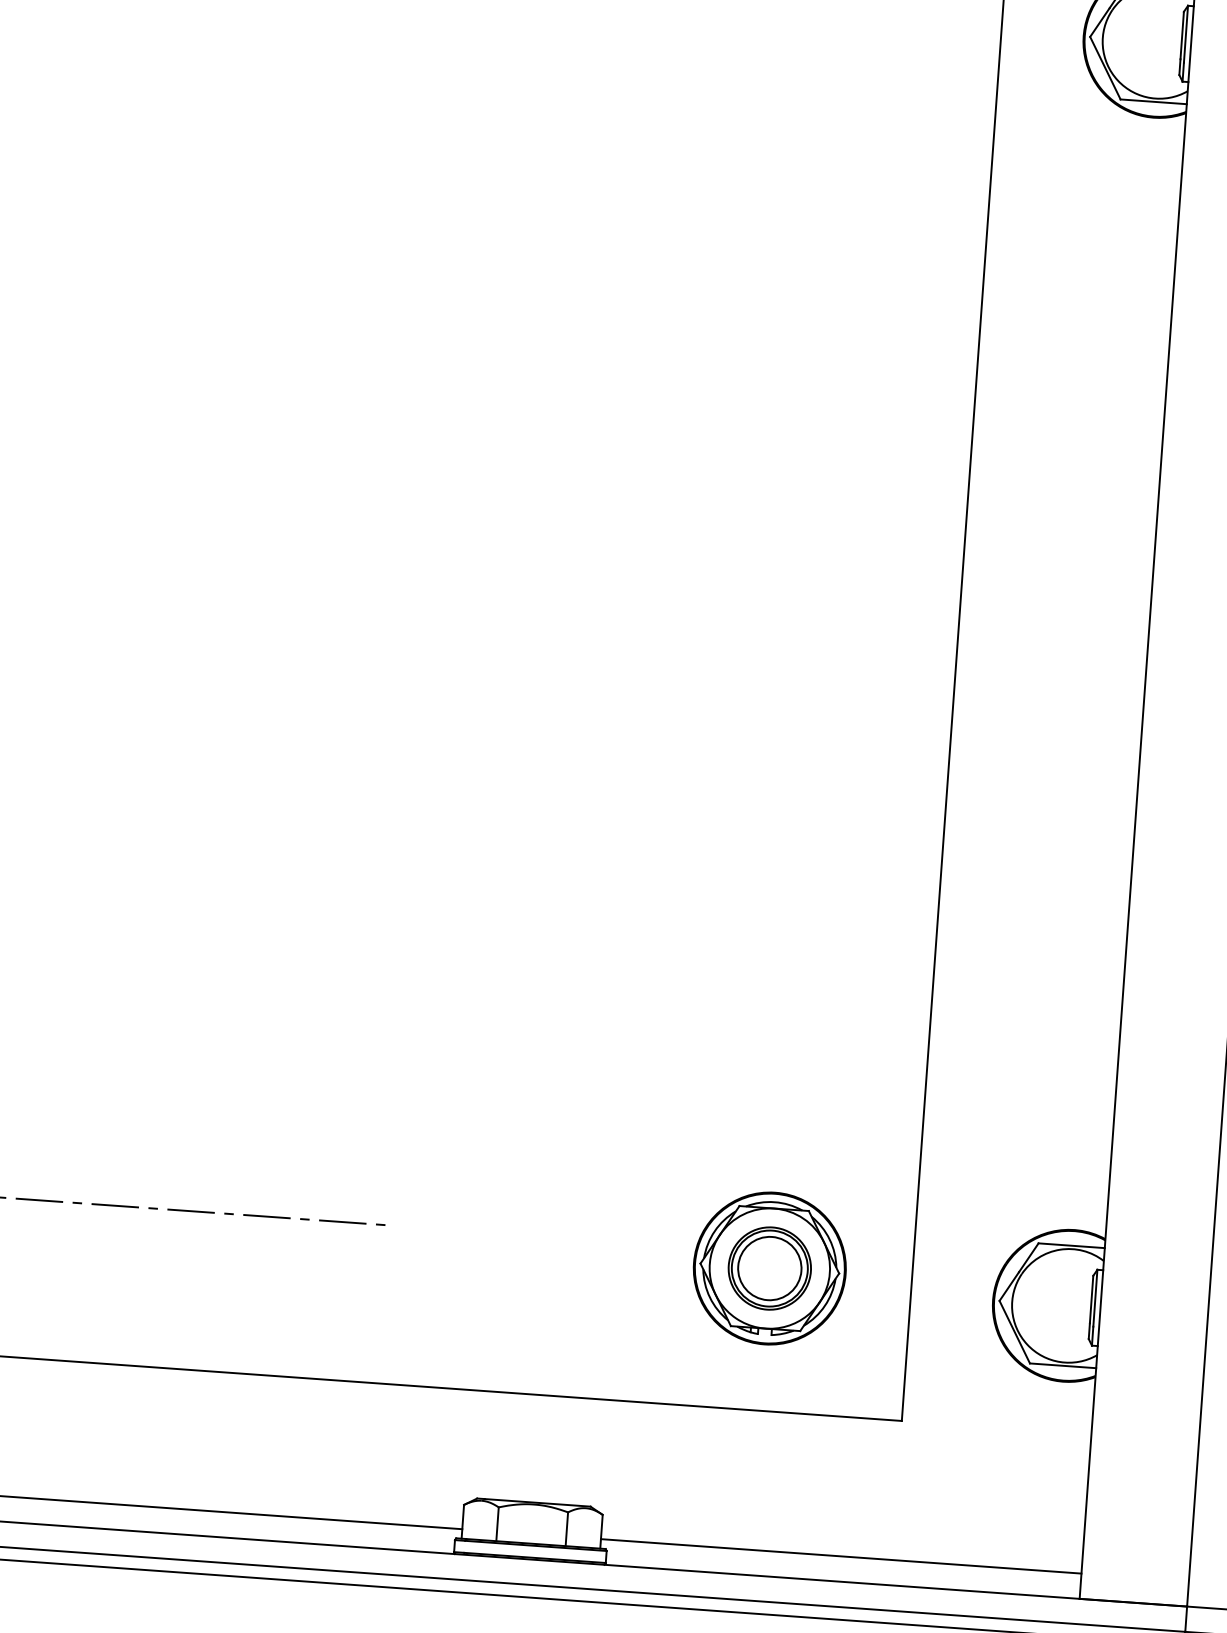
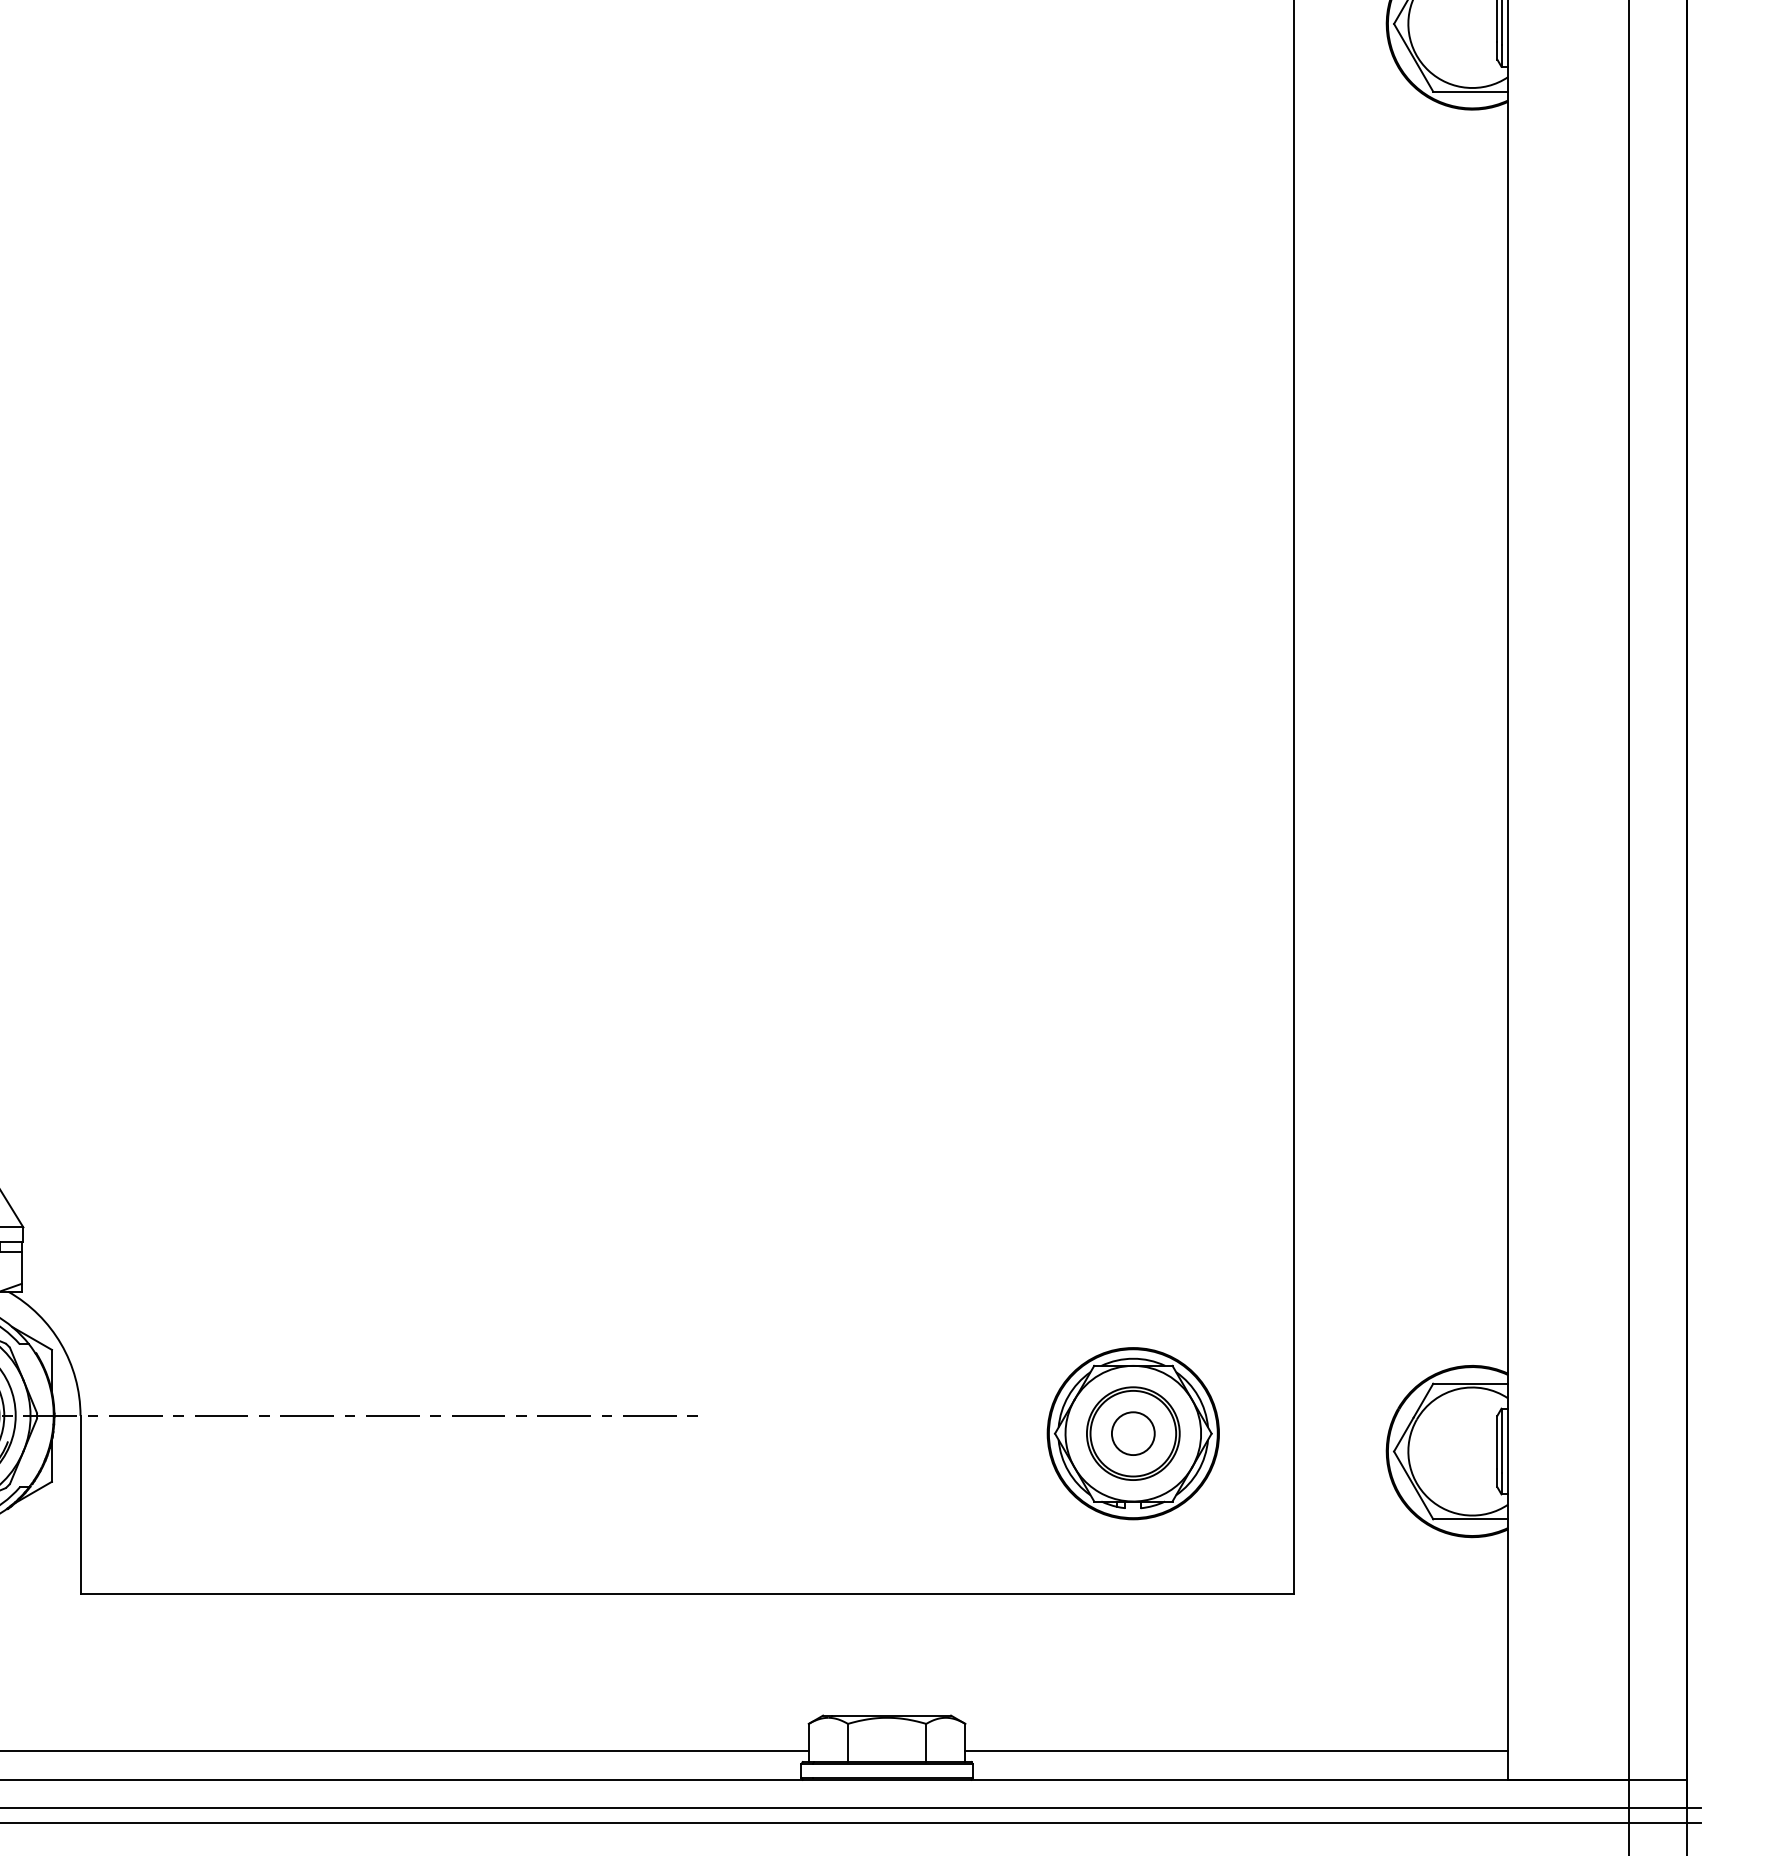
circle: (769, 1268) -> (1133, 1433), size x0.6

